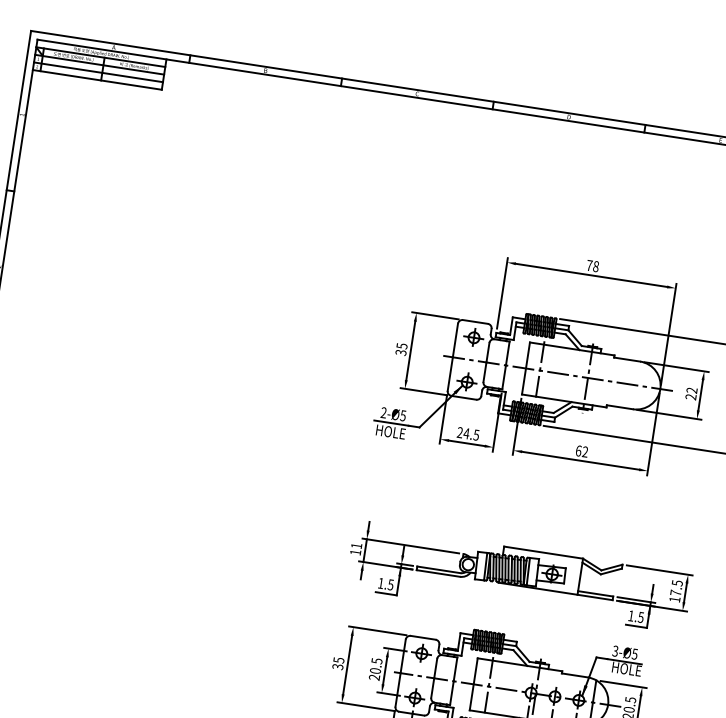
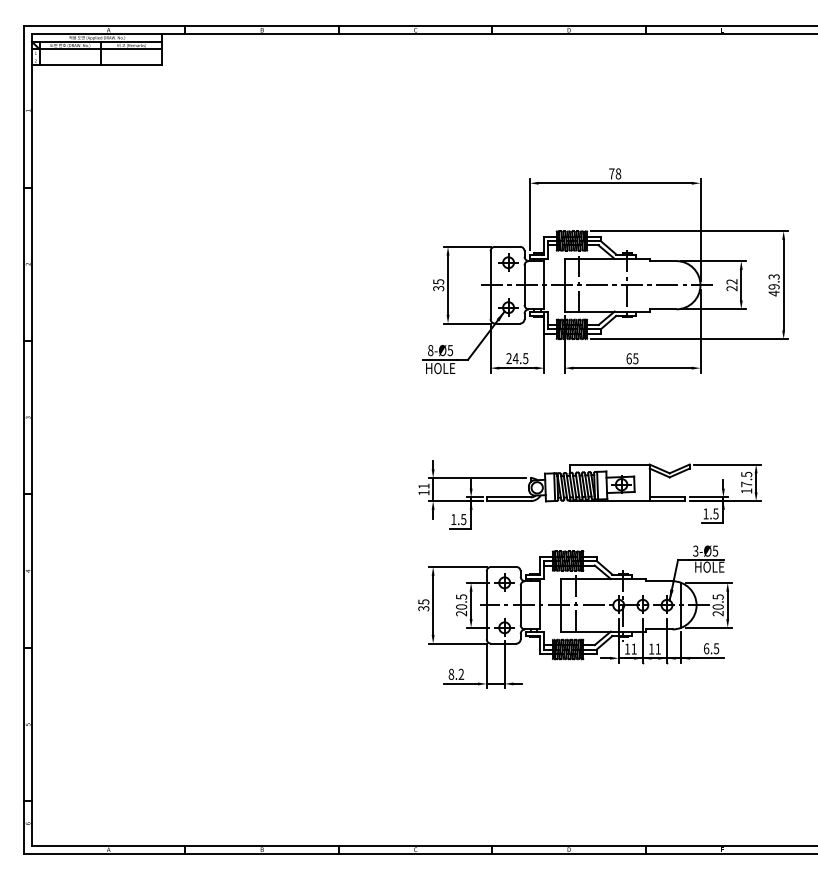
line: (97, 72) -> (96, 57), removed
text: (383, 412) -> (430, 350), 2-Ø5 -> 8-Ø5
text: (585, 451) -> (635, 358), 62 -> 65

